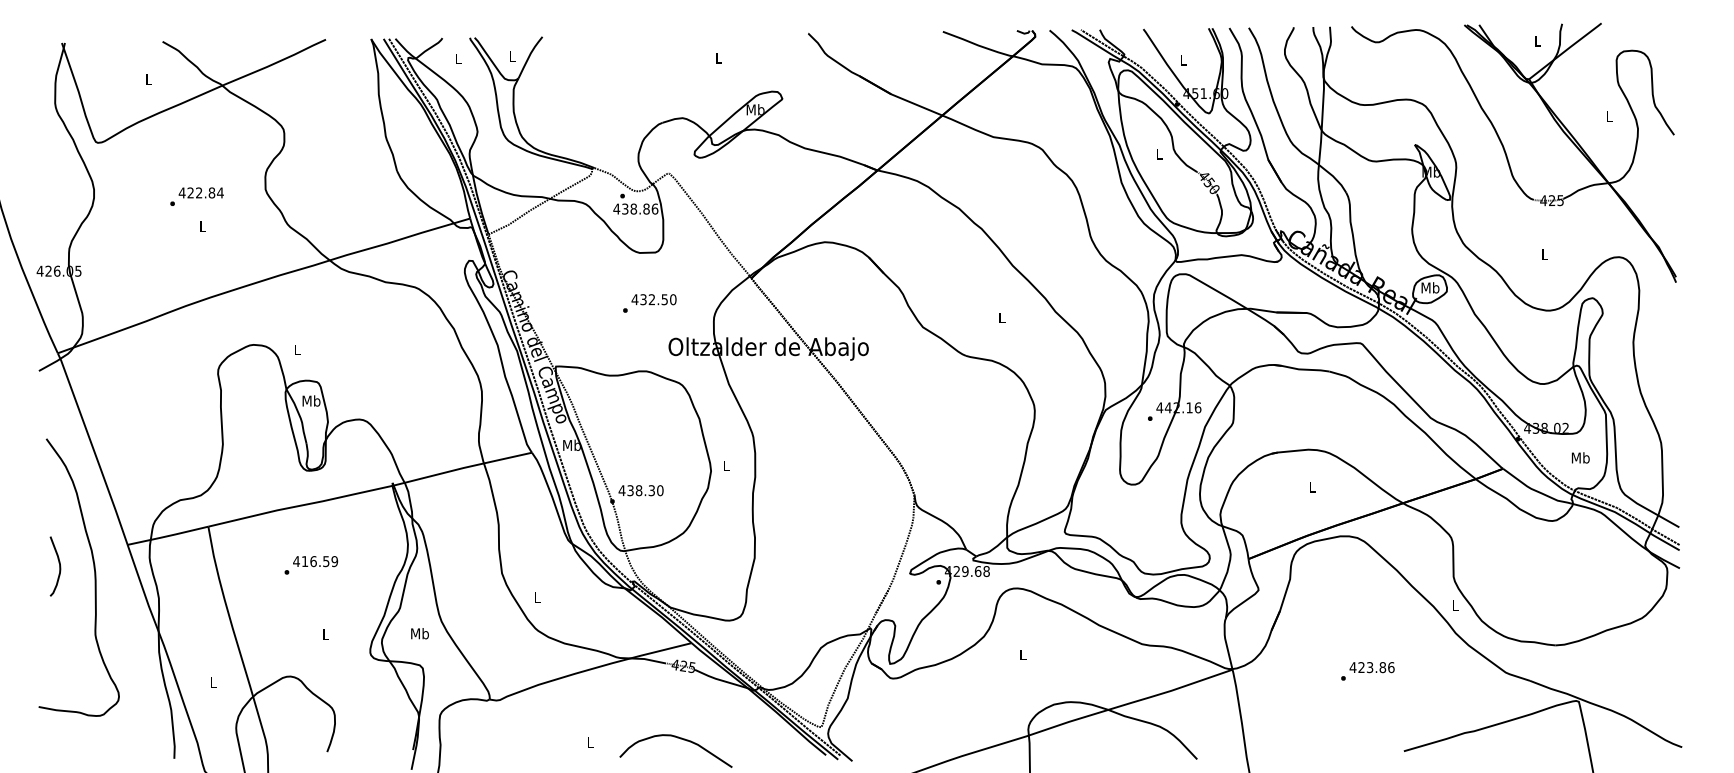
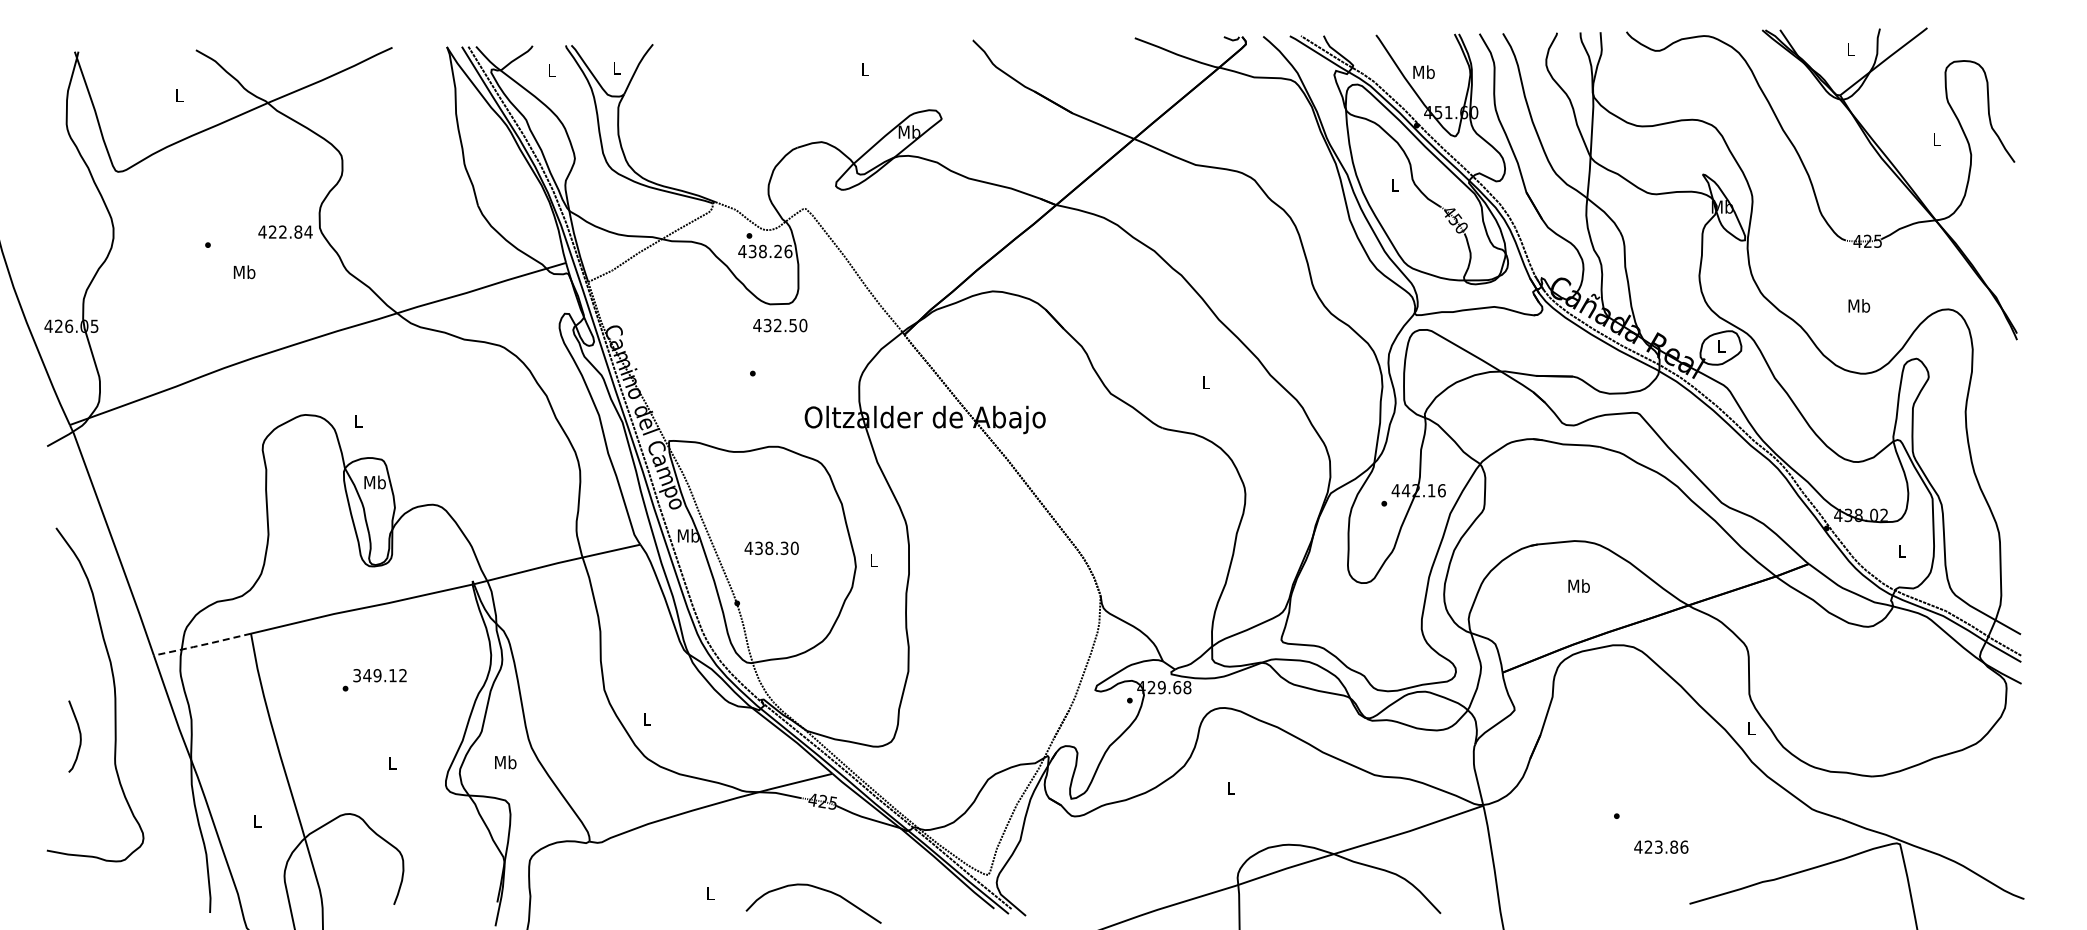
text: (1182, 60) -> (1423, 72), L -> Mb
text: (201, 192) -> (285, 231), moved
text: (646, 209) -> (778, 251), 438.86 -> 438.26
text: (202, 226) -> (244, 272), L -> Mb
text: (1545, 253) -> (1859, 305), L -> Mb
text: (1430, 288) -> (1721, 346), Mb -> L
text: (654, 299) -> (780, 325), moved
text: (1580, 457) -> (1902, 550), Mb -> L
text: (1311, 486) -> (1578, 585), L -> Mb
text: (640, 489) -> (771, 547), moved
line: (168, 536) -> (202, 645), solid -> dashed
text: (315, 561) -> (379, 675), 416.59 -> 349.12
curve: (59, 566) -> (79, 736), moved
text: (1372, 666) -> (1661, 846), moved

